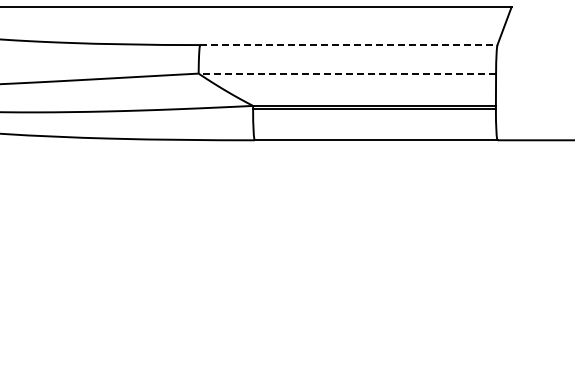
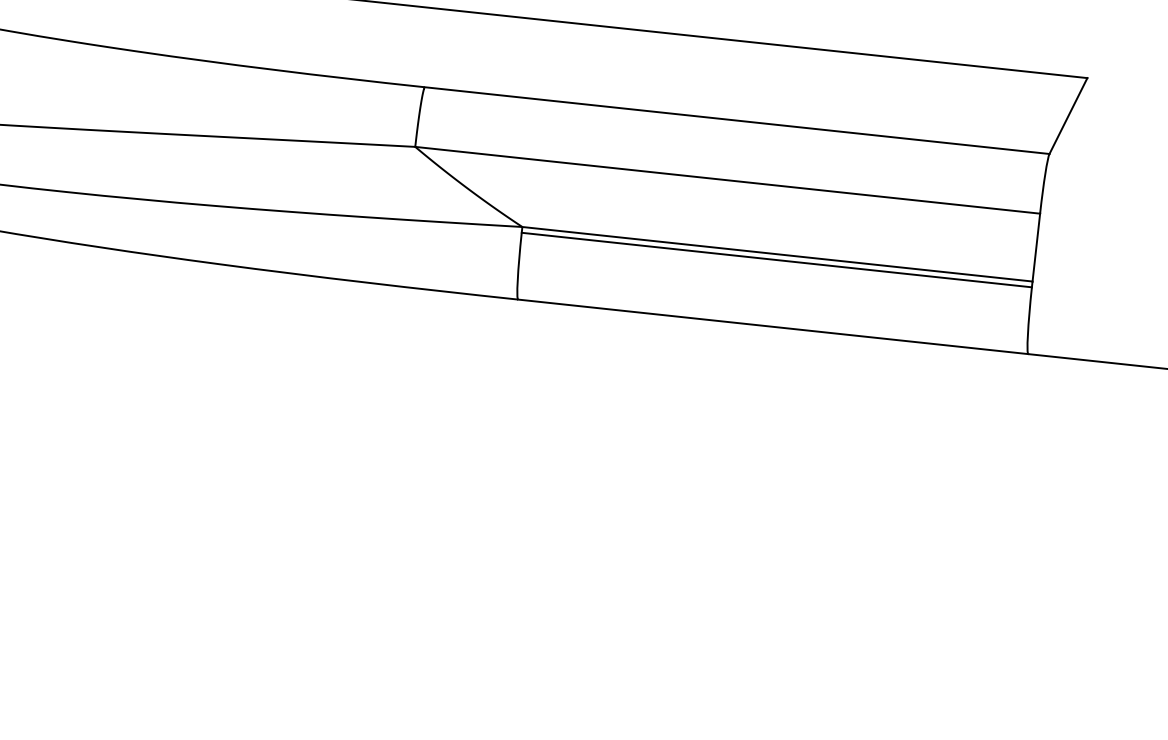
line: (348, 45) -> (736, 121), dashed -> solid
line: (347, 73) -> (727, 180), dashed -> solid

